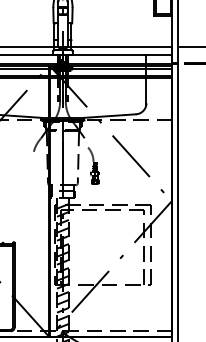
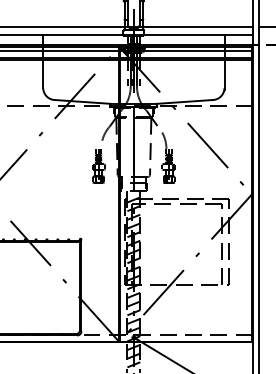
part: (94, 167) -> (168, 157), size x1.43
part: (30, 175) -> (98, 166), added

